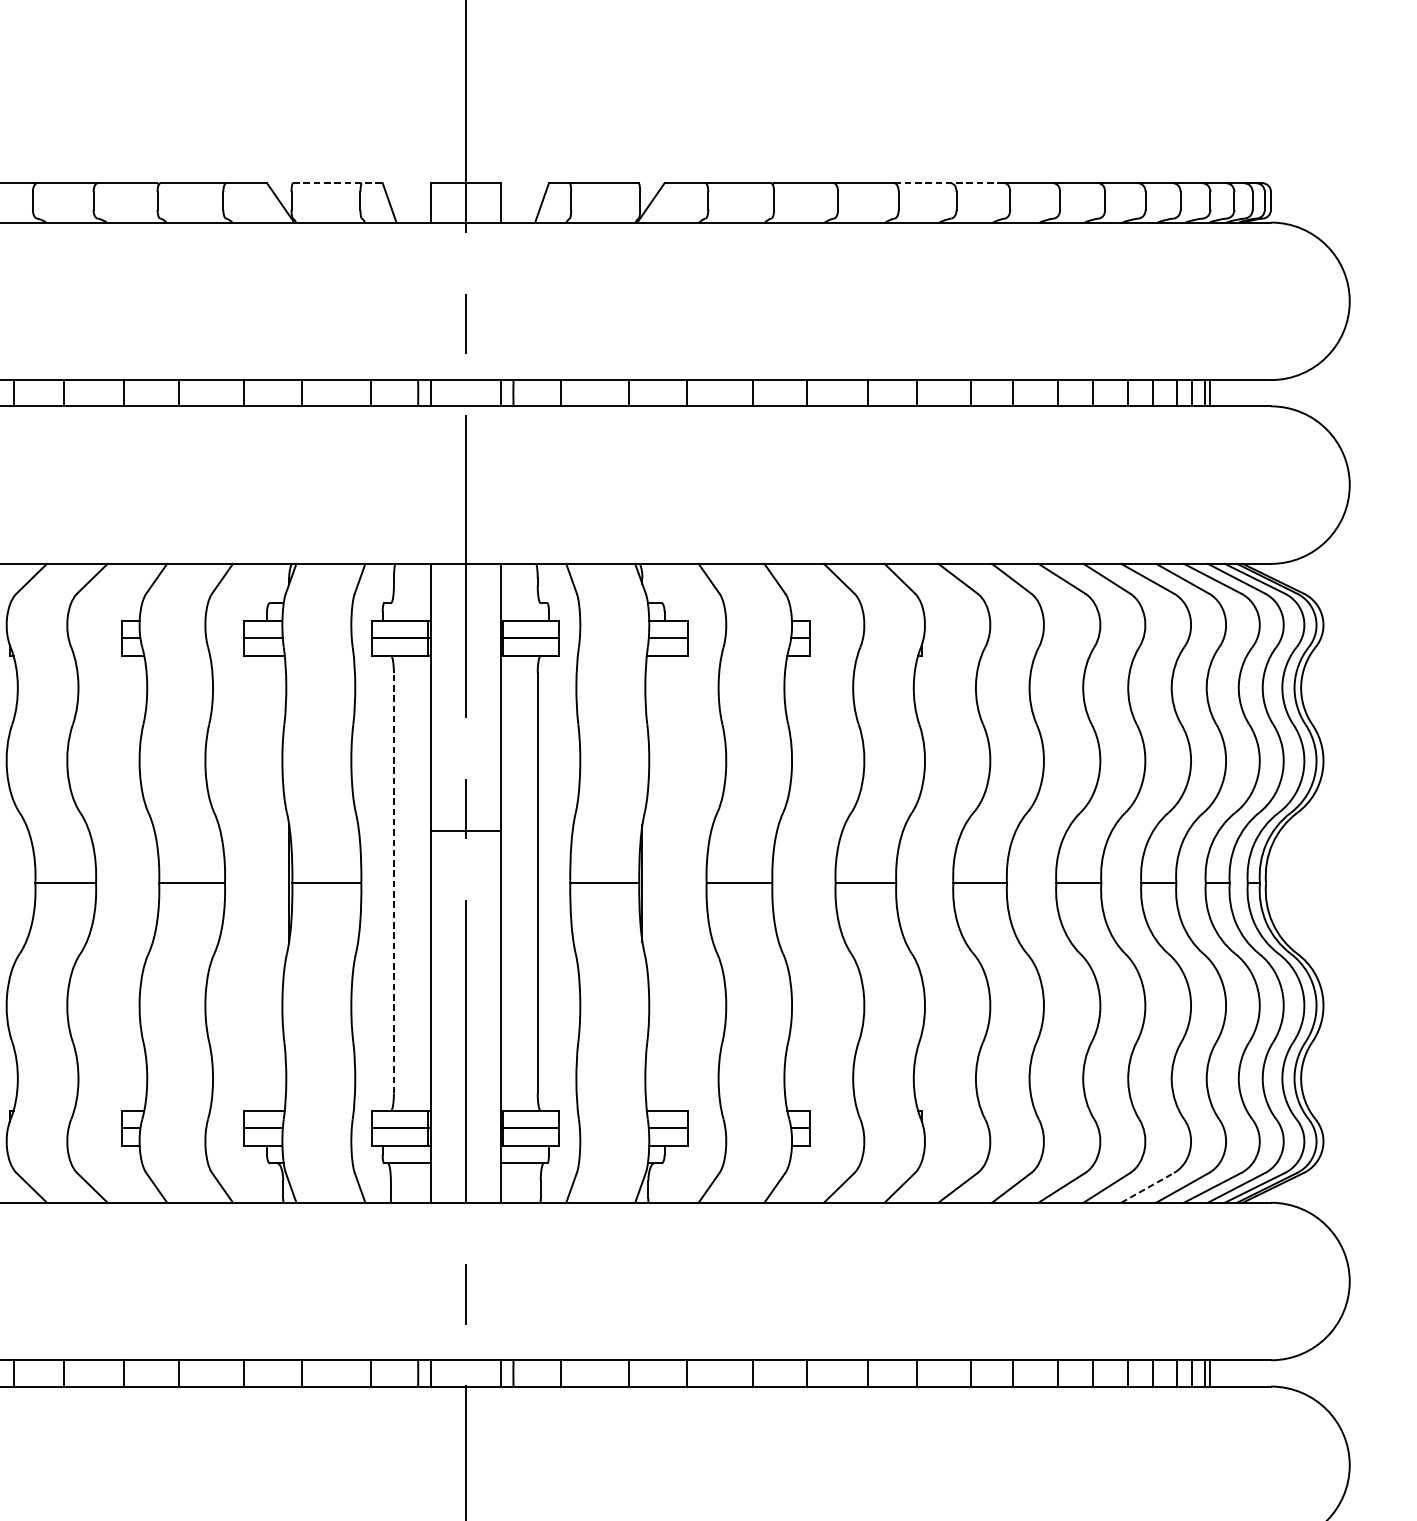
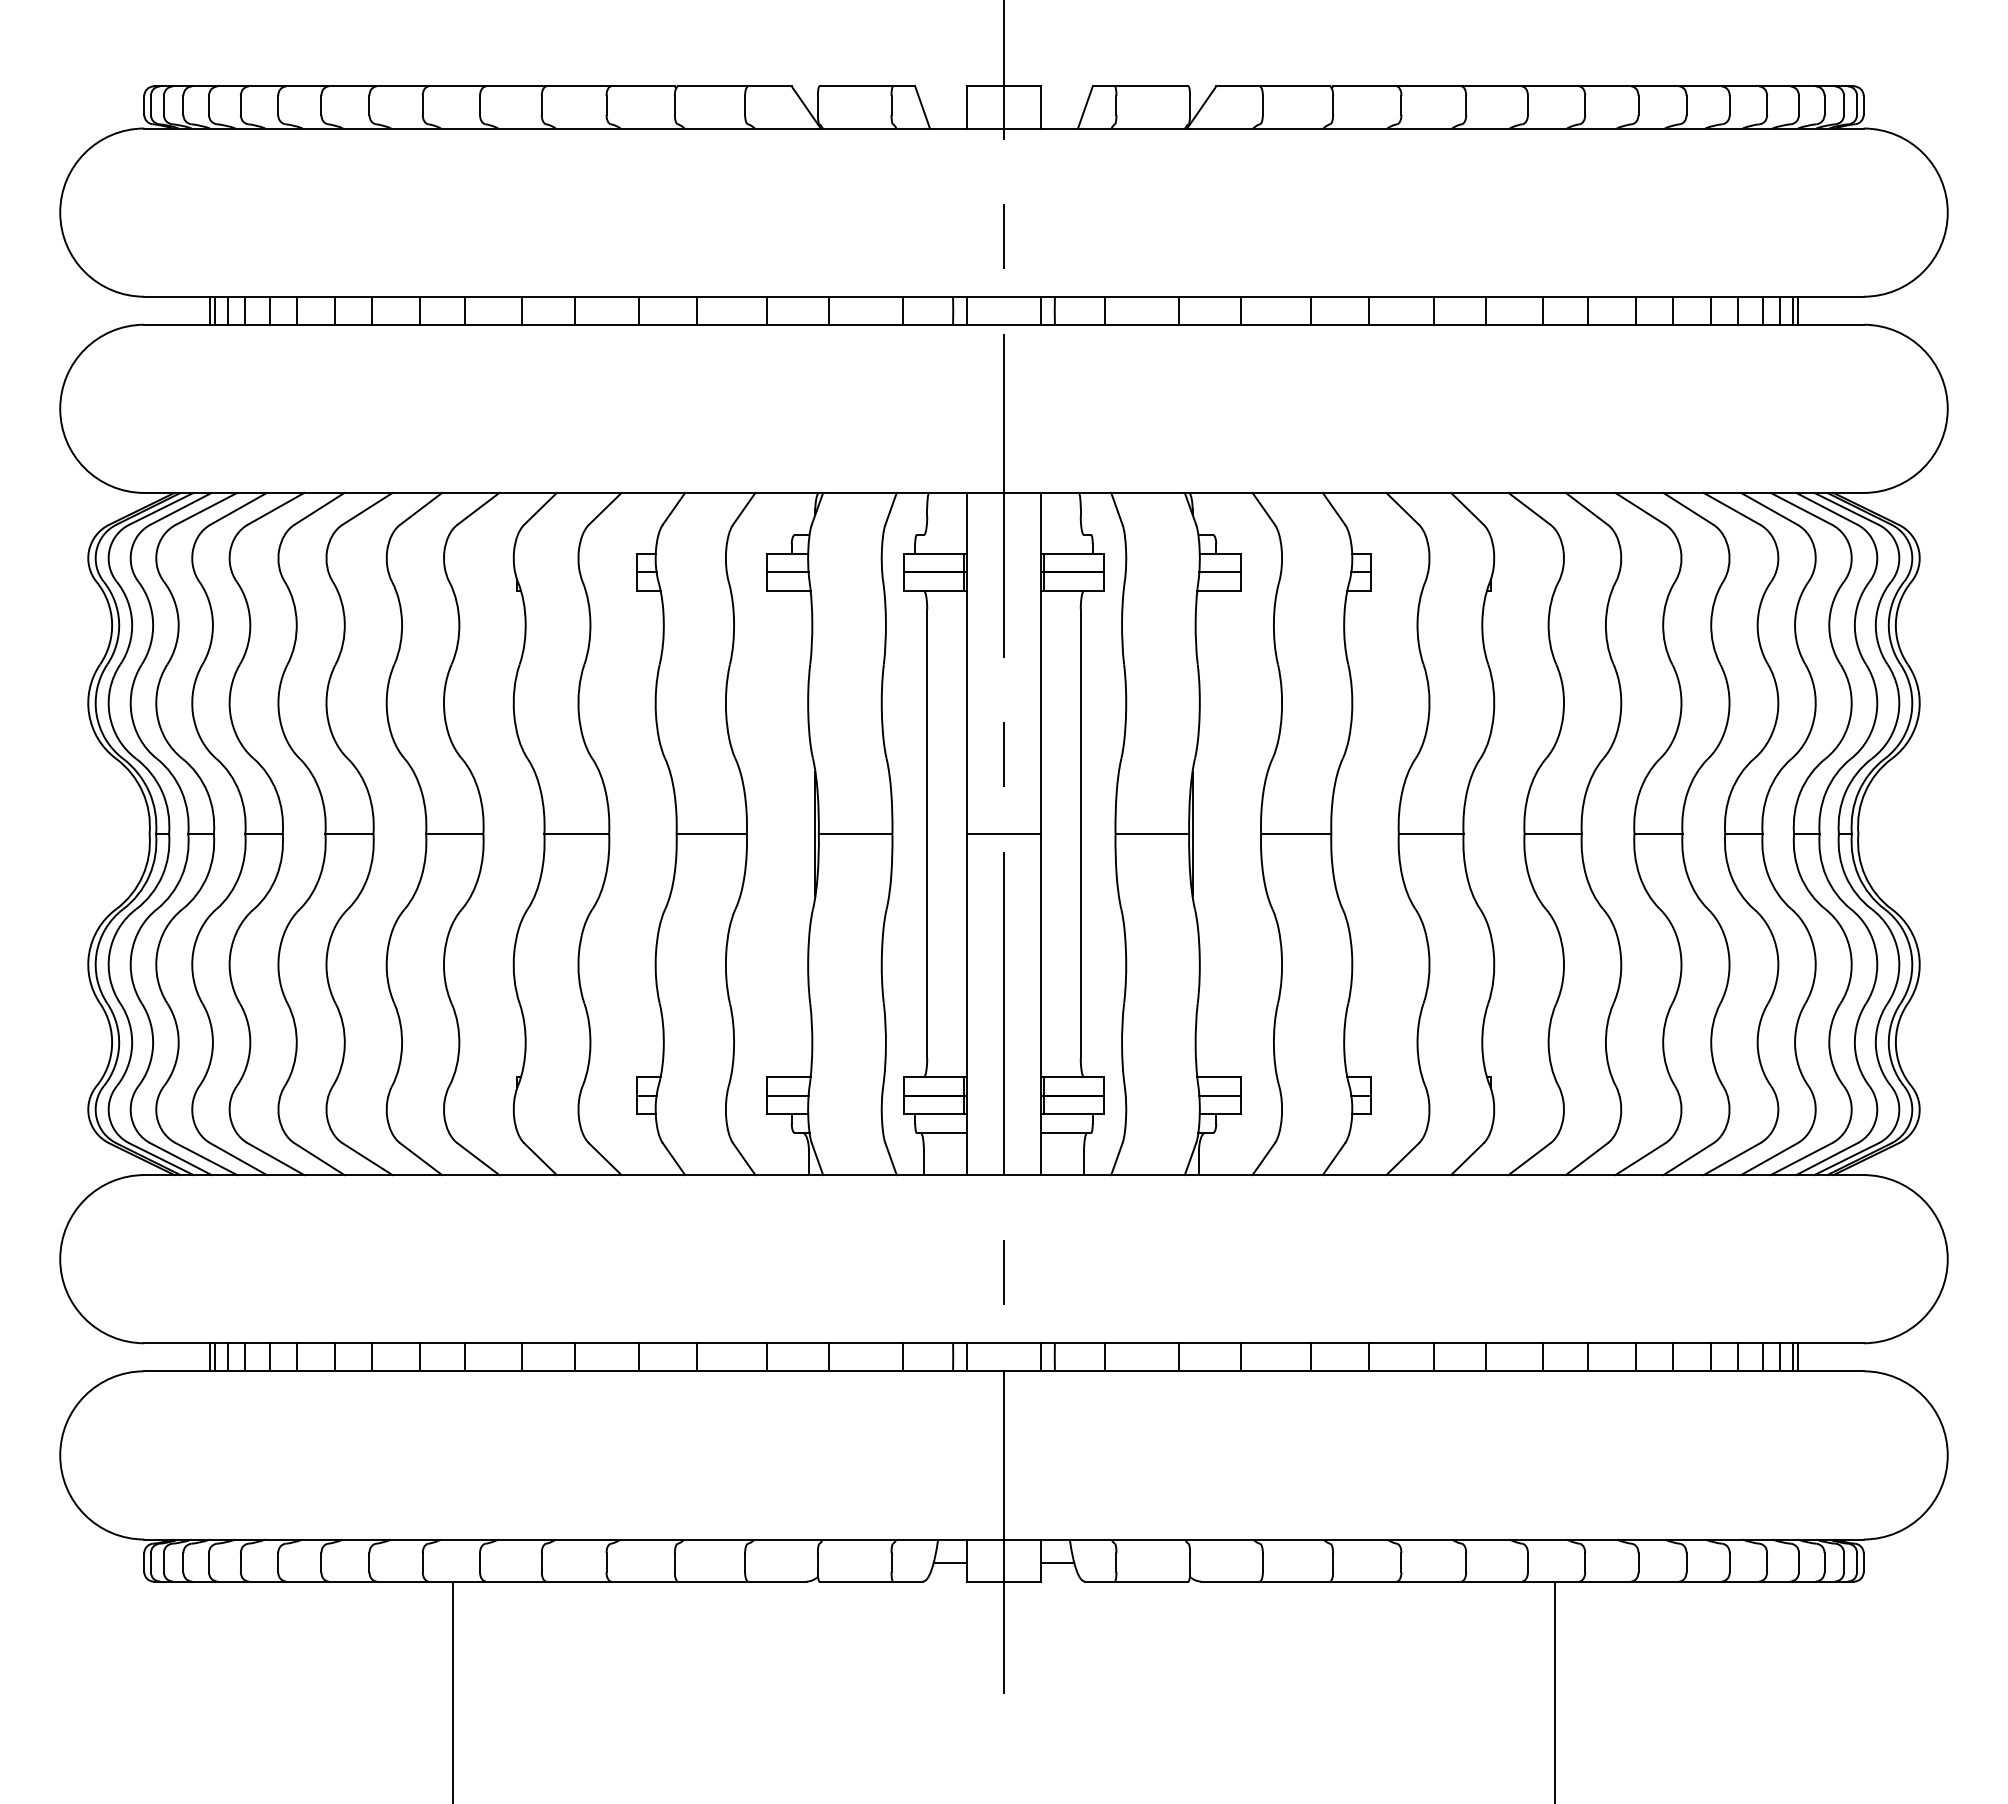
line: (337, 183) -> (867, 86), dashed -> solid
line: (949, 183) -> (1520, 86), dashed -> solid
line: (465, 831) -> (1003, 834), moved
line: (394, 882) -> (927, 833), dashed -> solid
line: (1148, 1187) -> (1732, 1158), dashed -> solid

